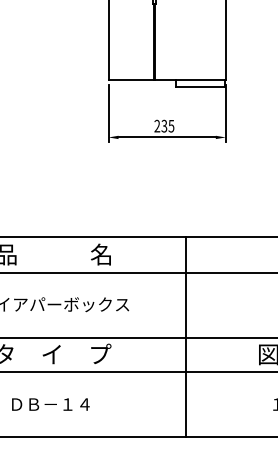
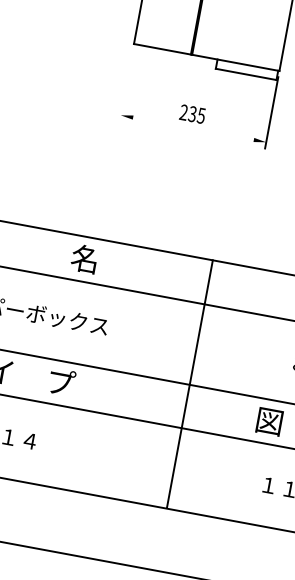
line: (108, 113) -> (126, 85), removed
line: (166, 137) -> (192, 128), removed
line: (186, 336) -> (190, 383), moved

